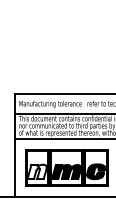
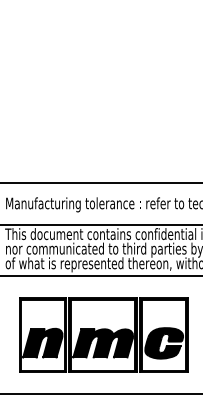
fill: (36, 171) -> (41, 342), added

